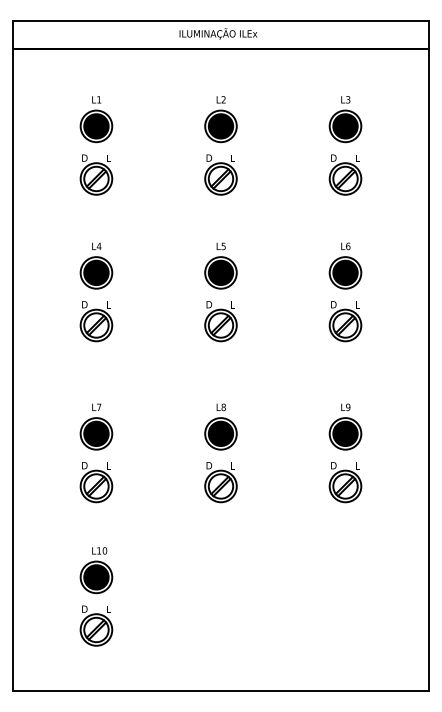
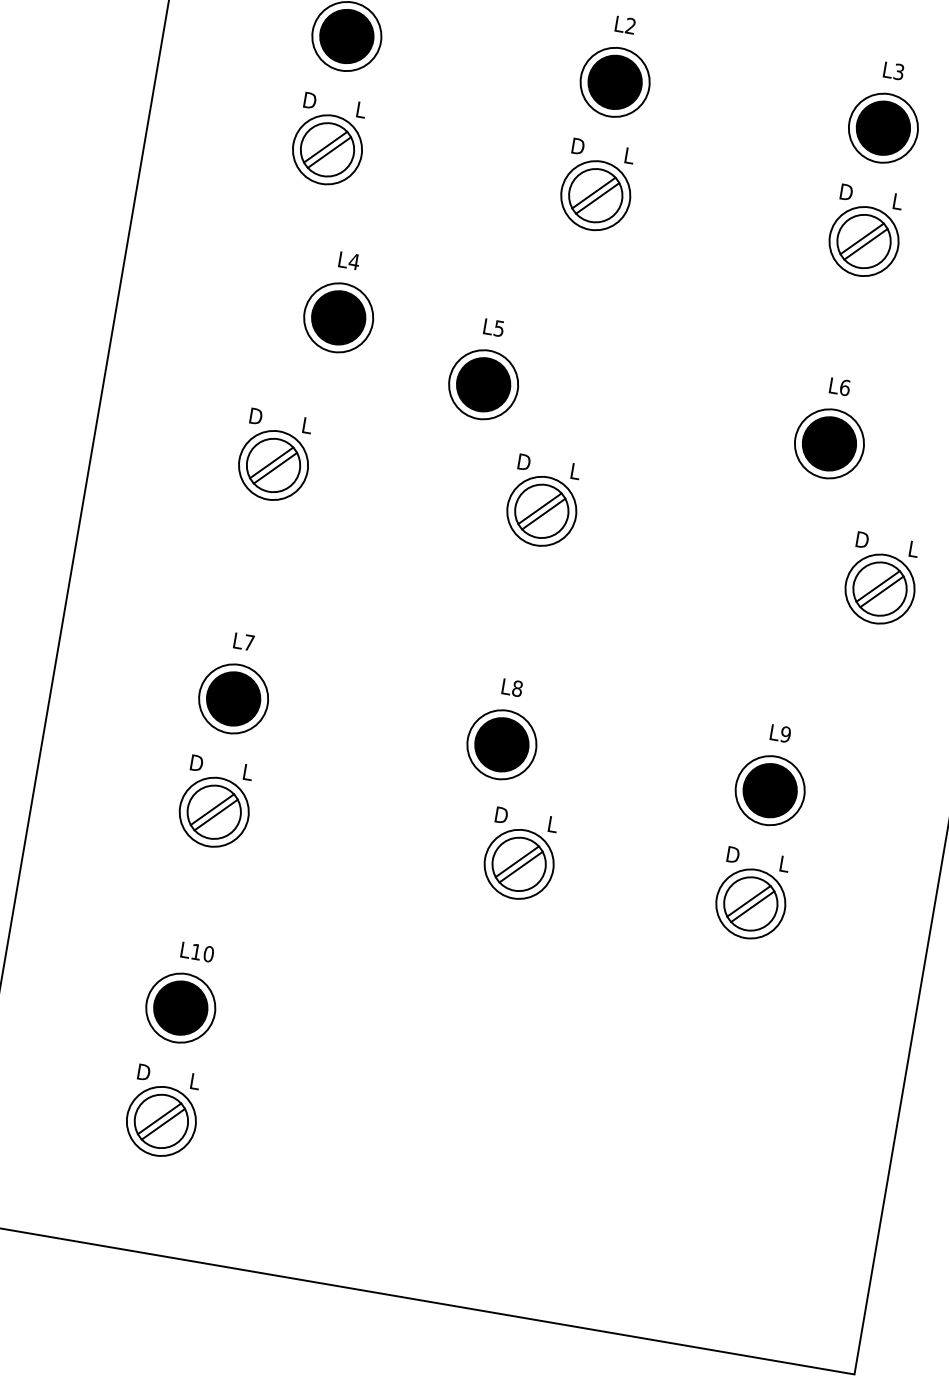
part: (96, 265) -> (341, 301), moved
part: (220, 265) -> (485, 368), moved
part: (345, 321) -> (881, 580), moved
part: (220, 482) -> (519, 855), moved

